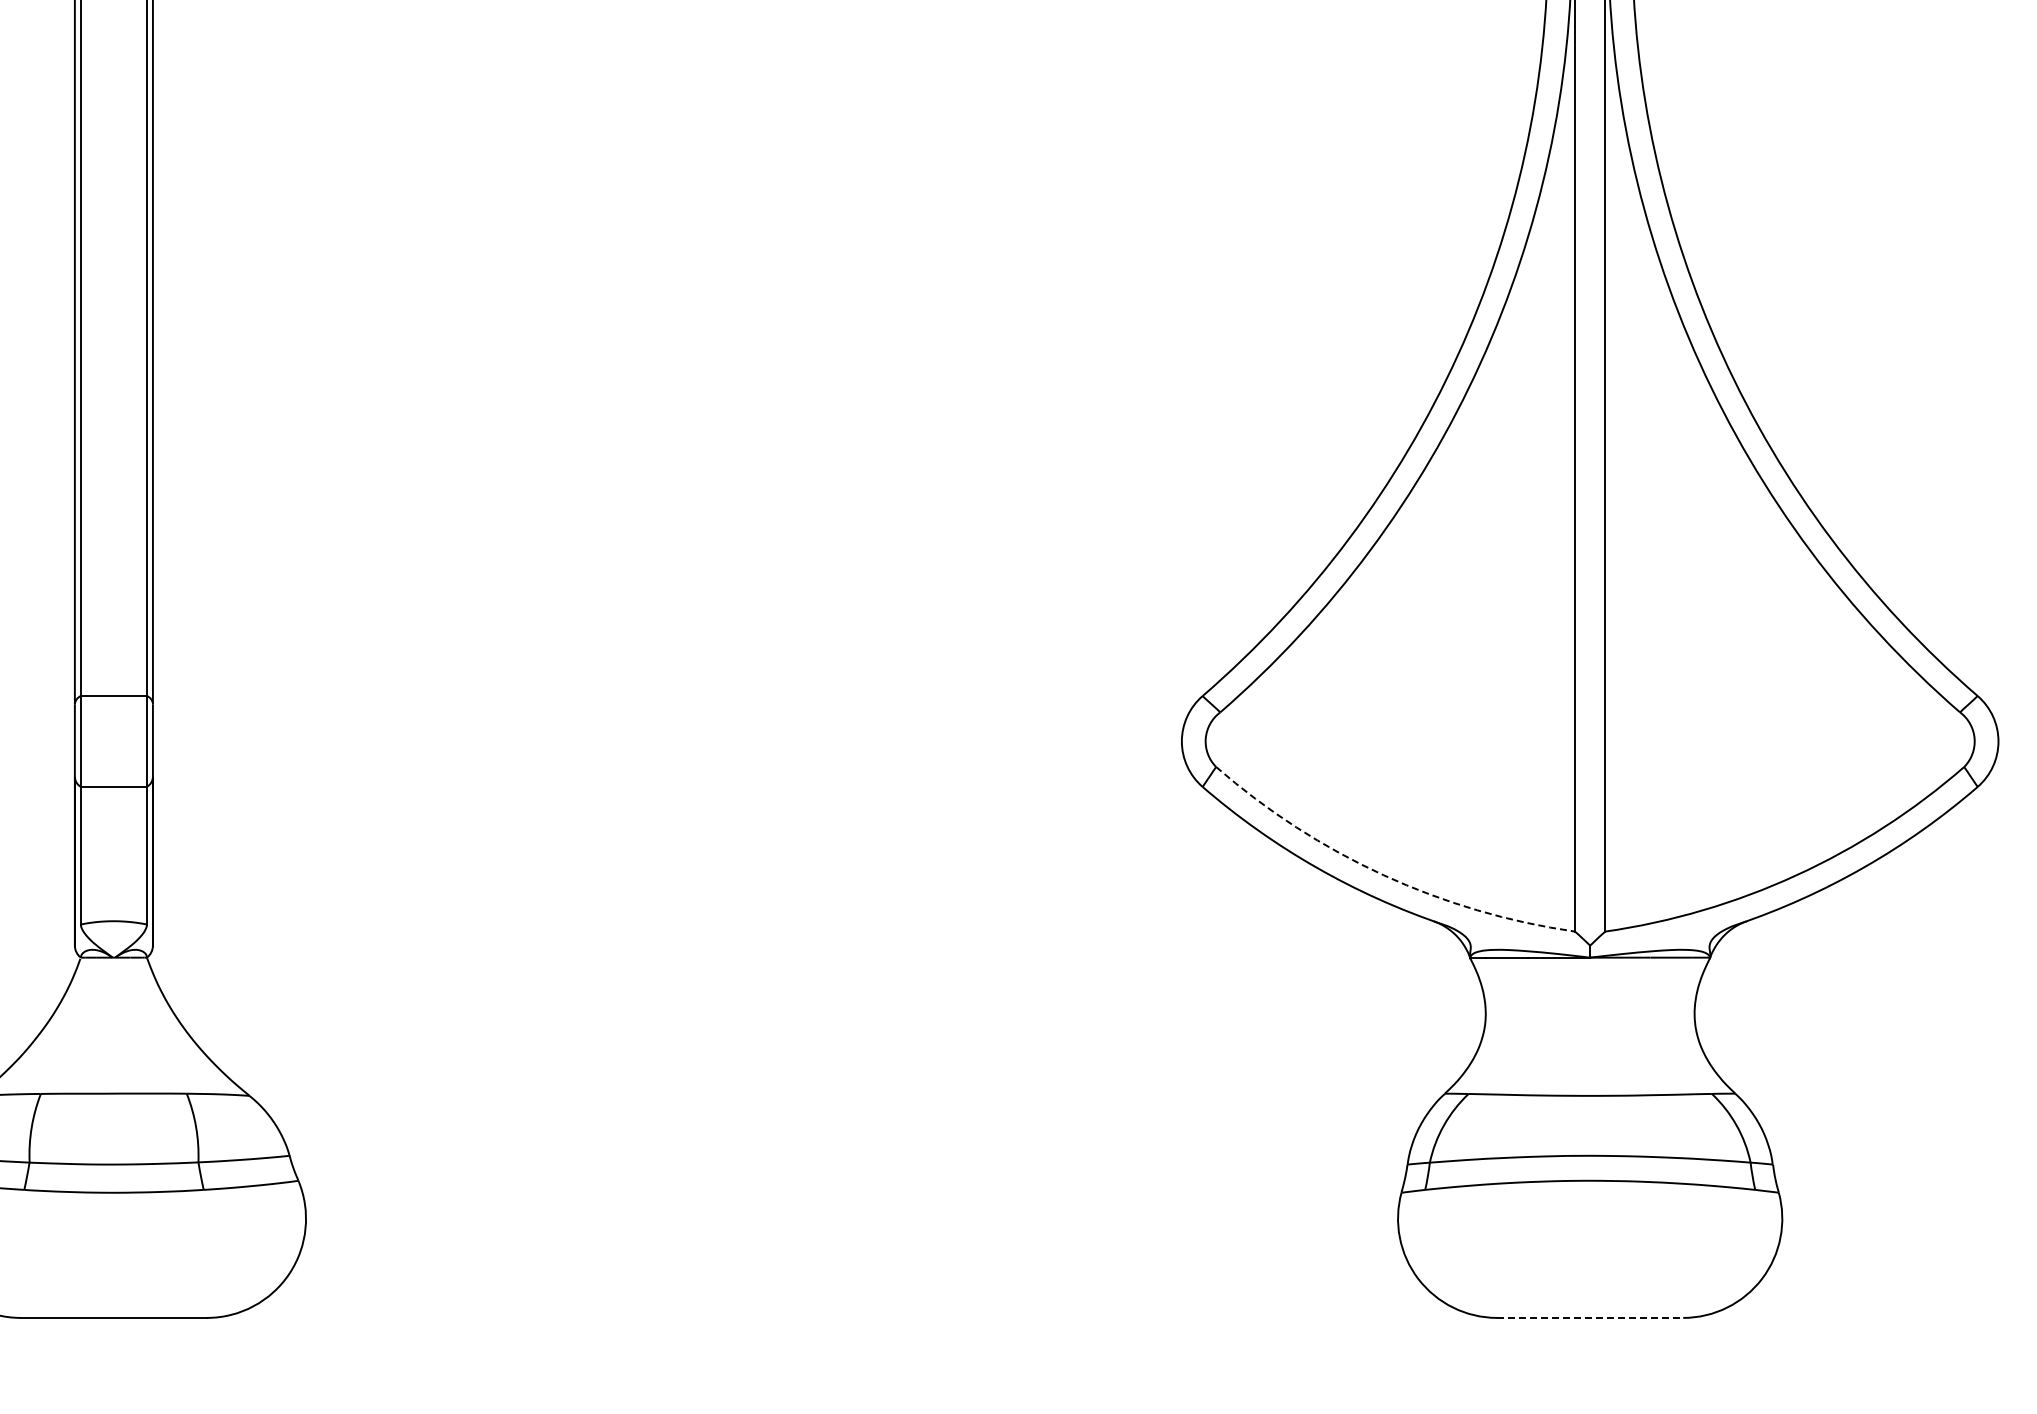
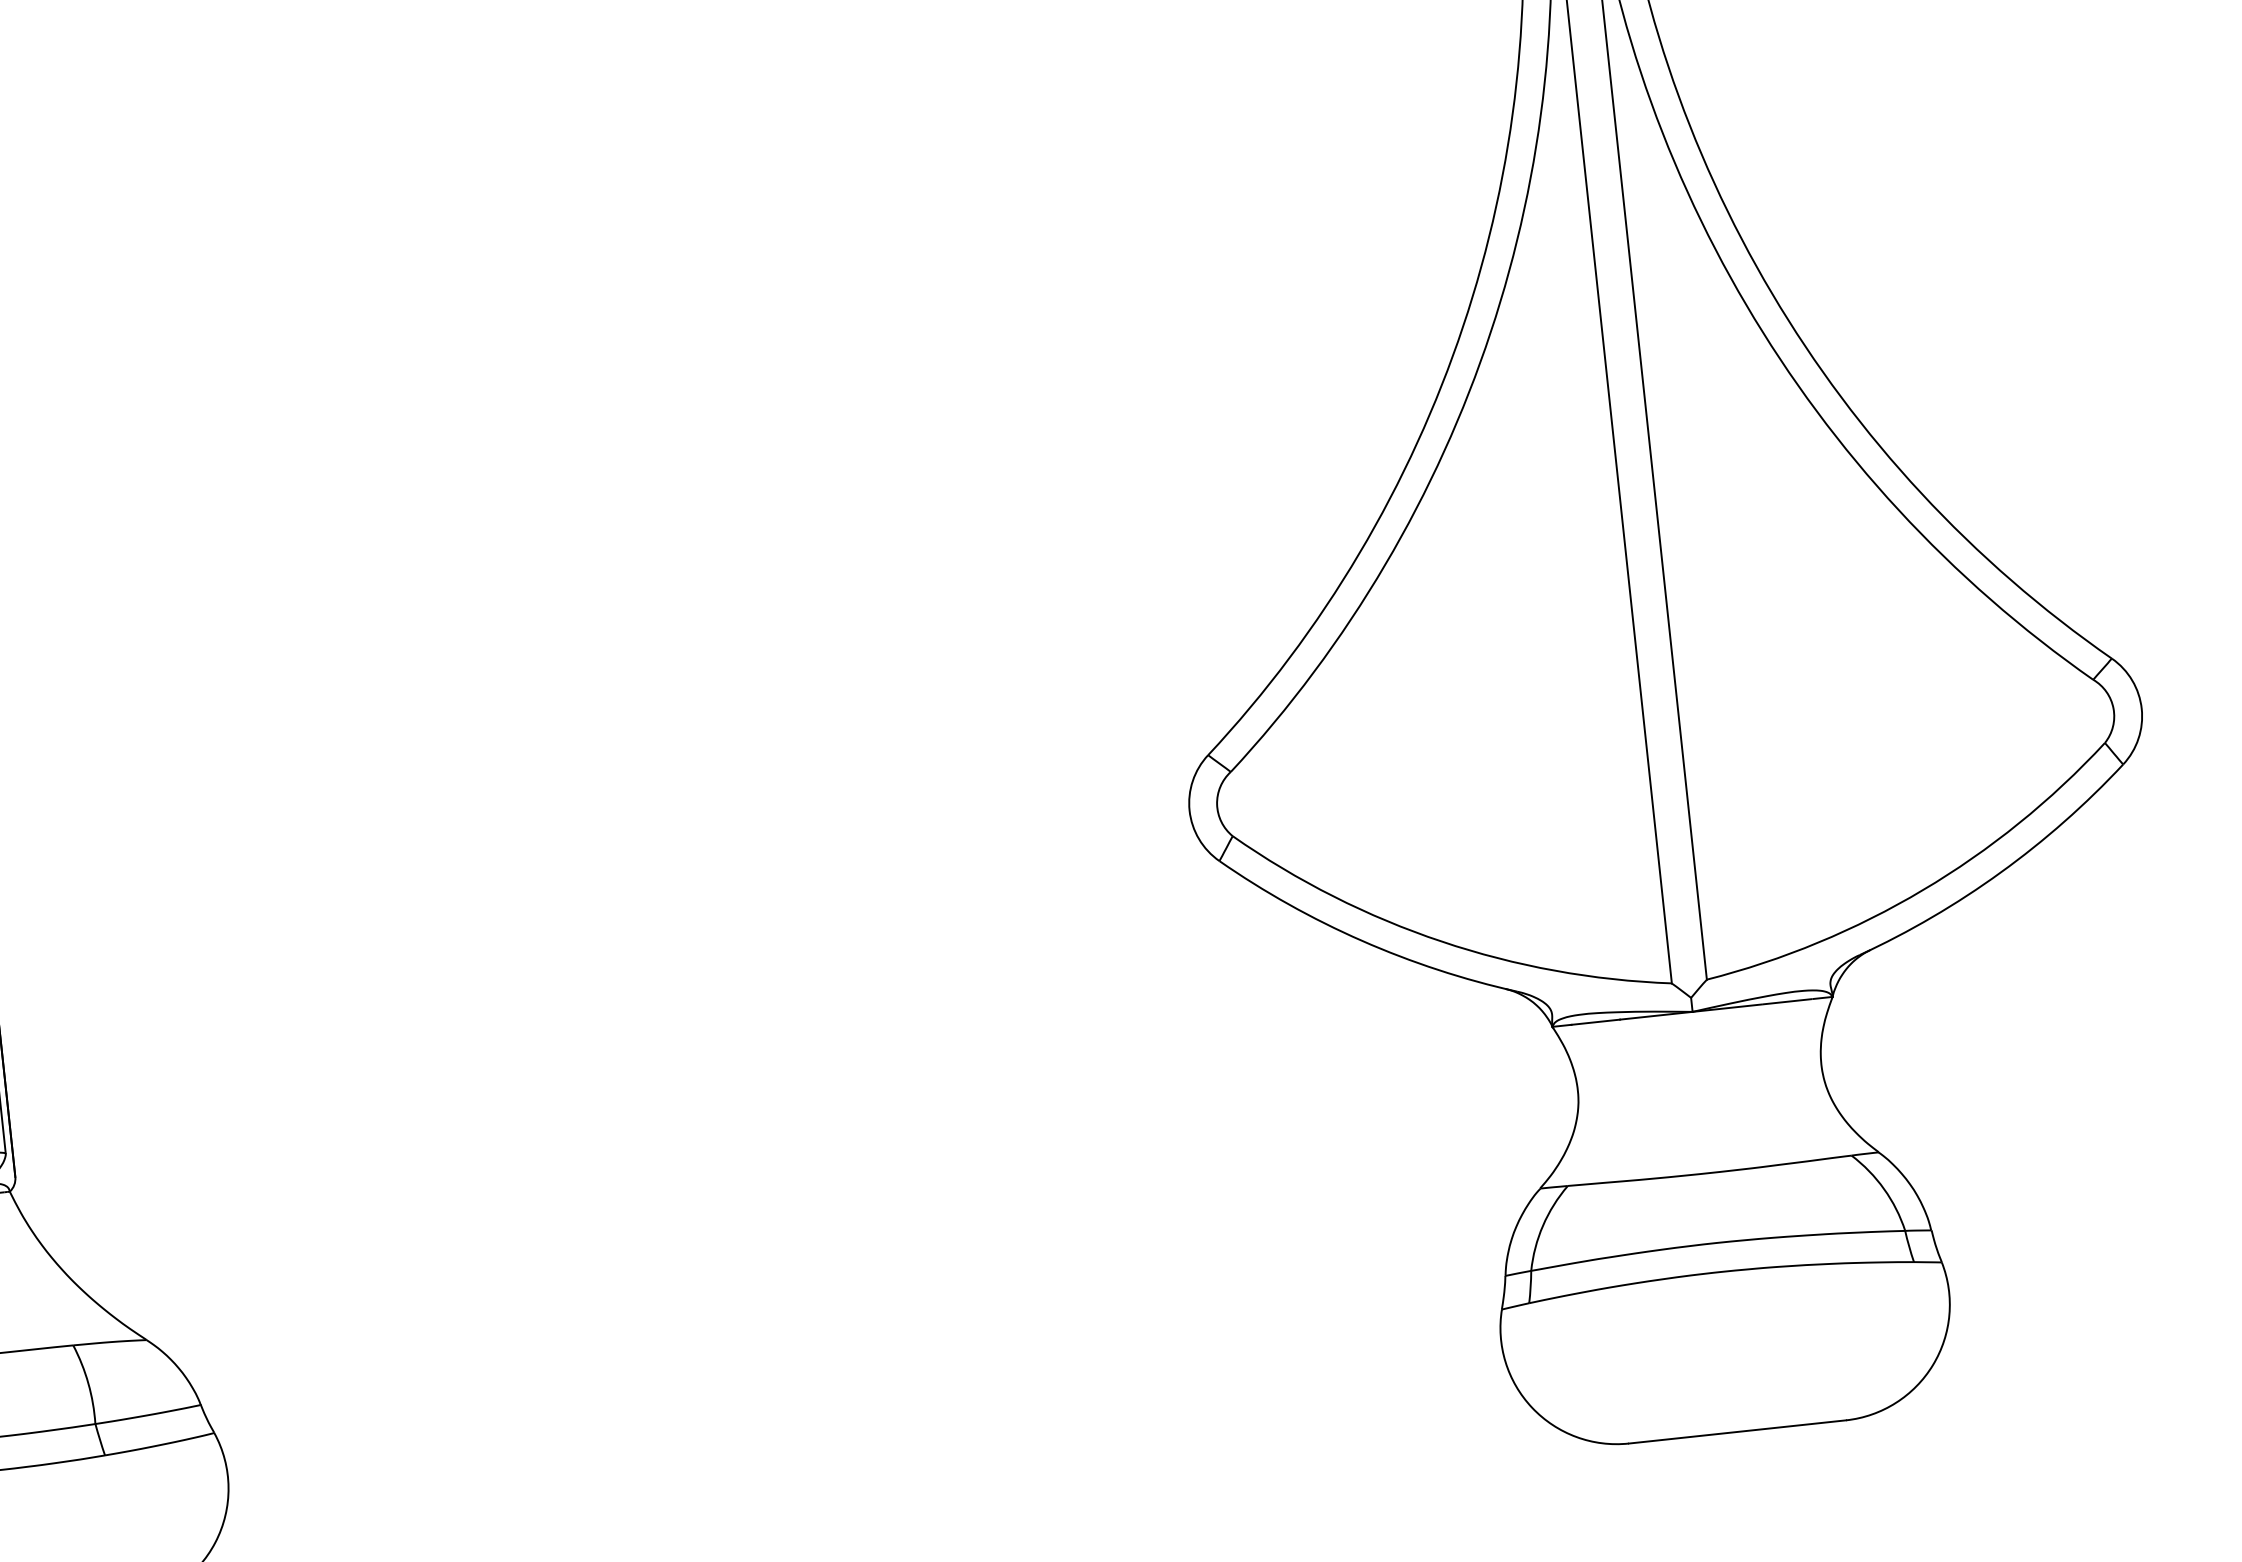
arc: (1383, 875) -> (1441, 941), dashed -> solid
line: (1590, 1317) -> (1737, 1431), dashed -> solid

